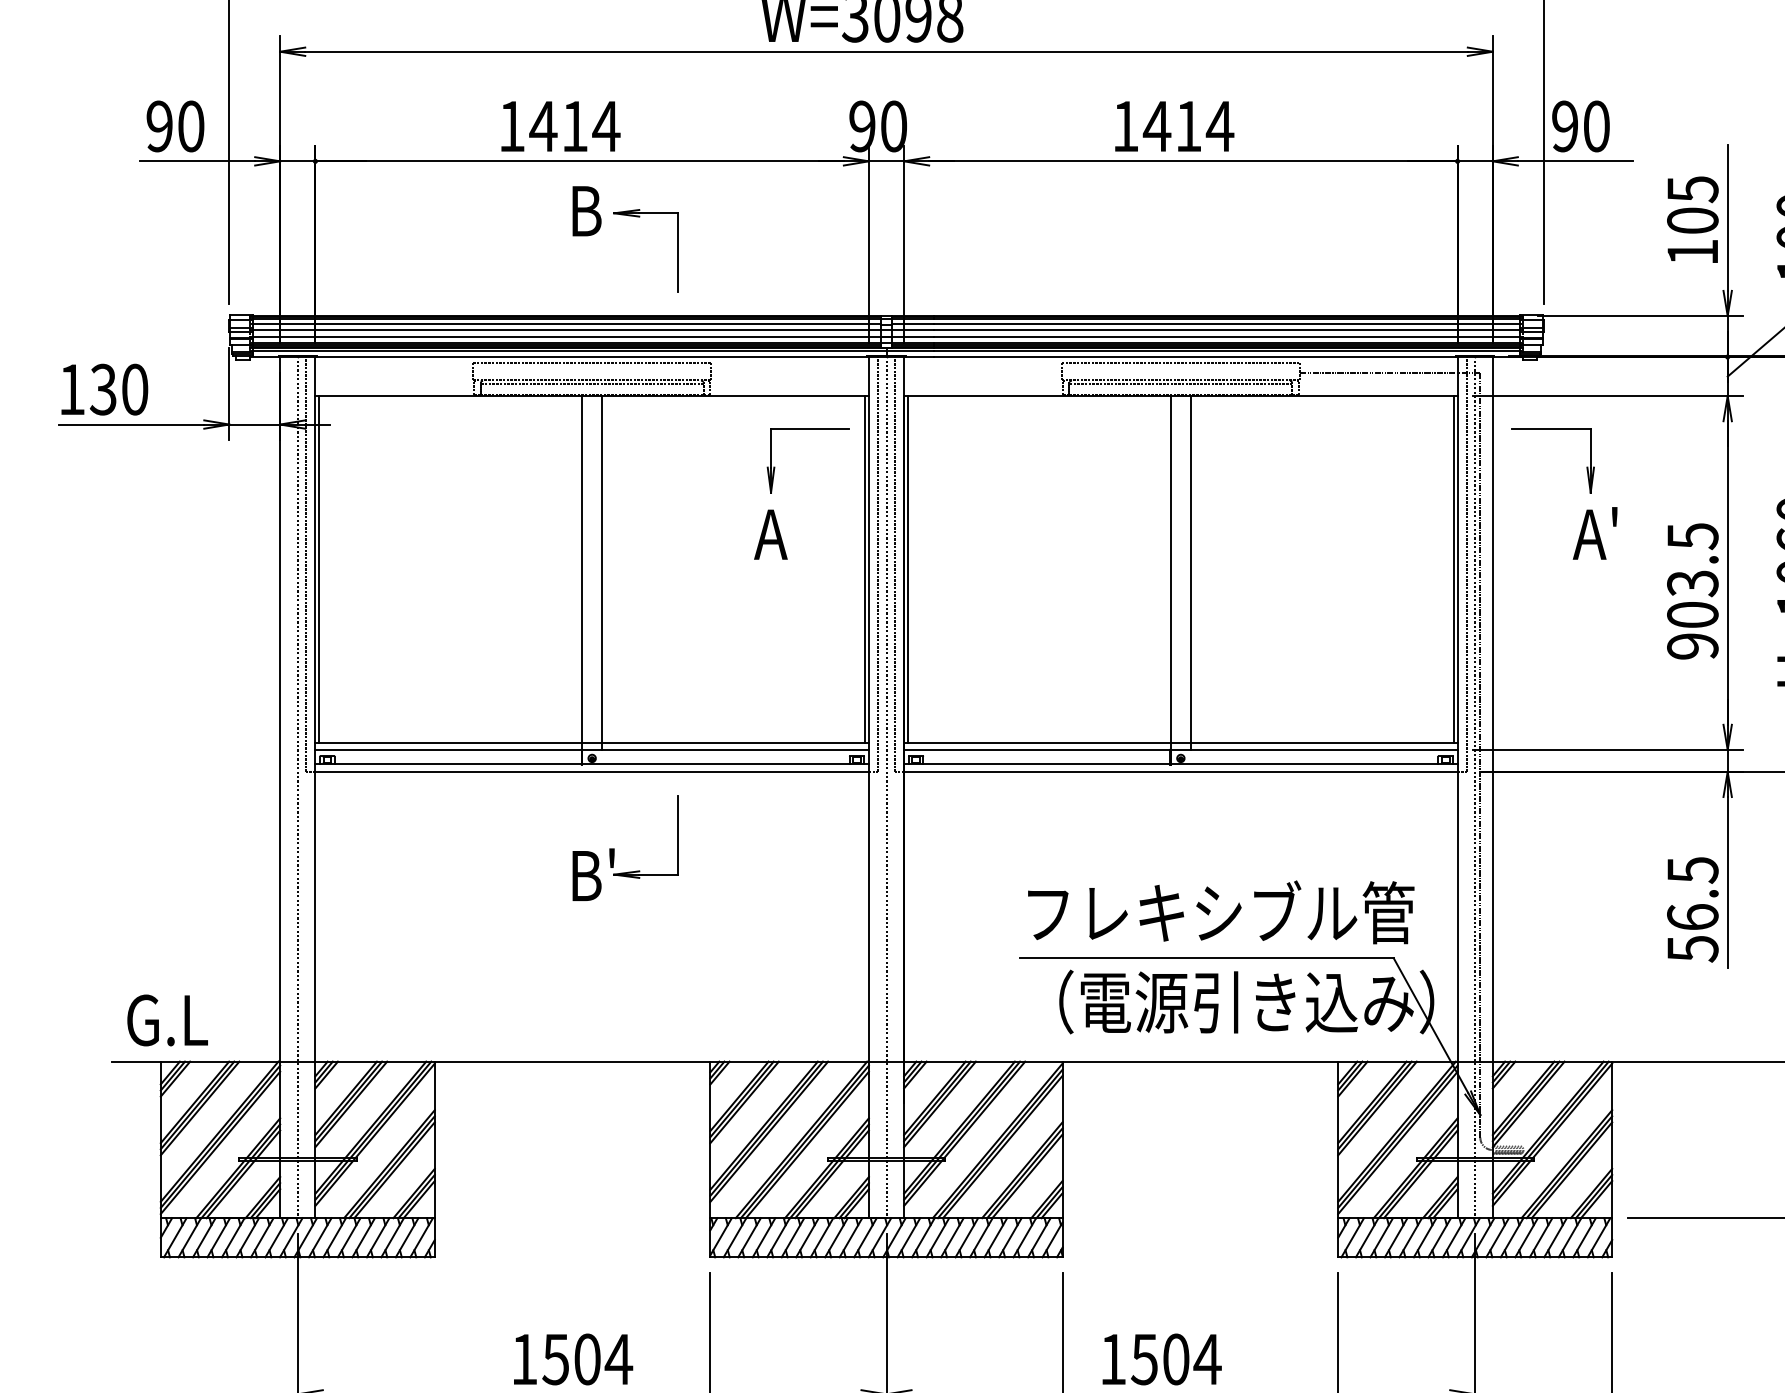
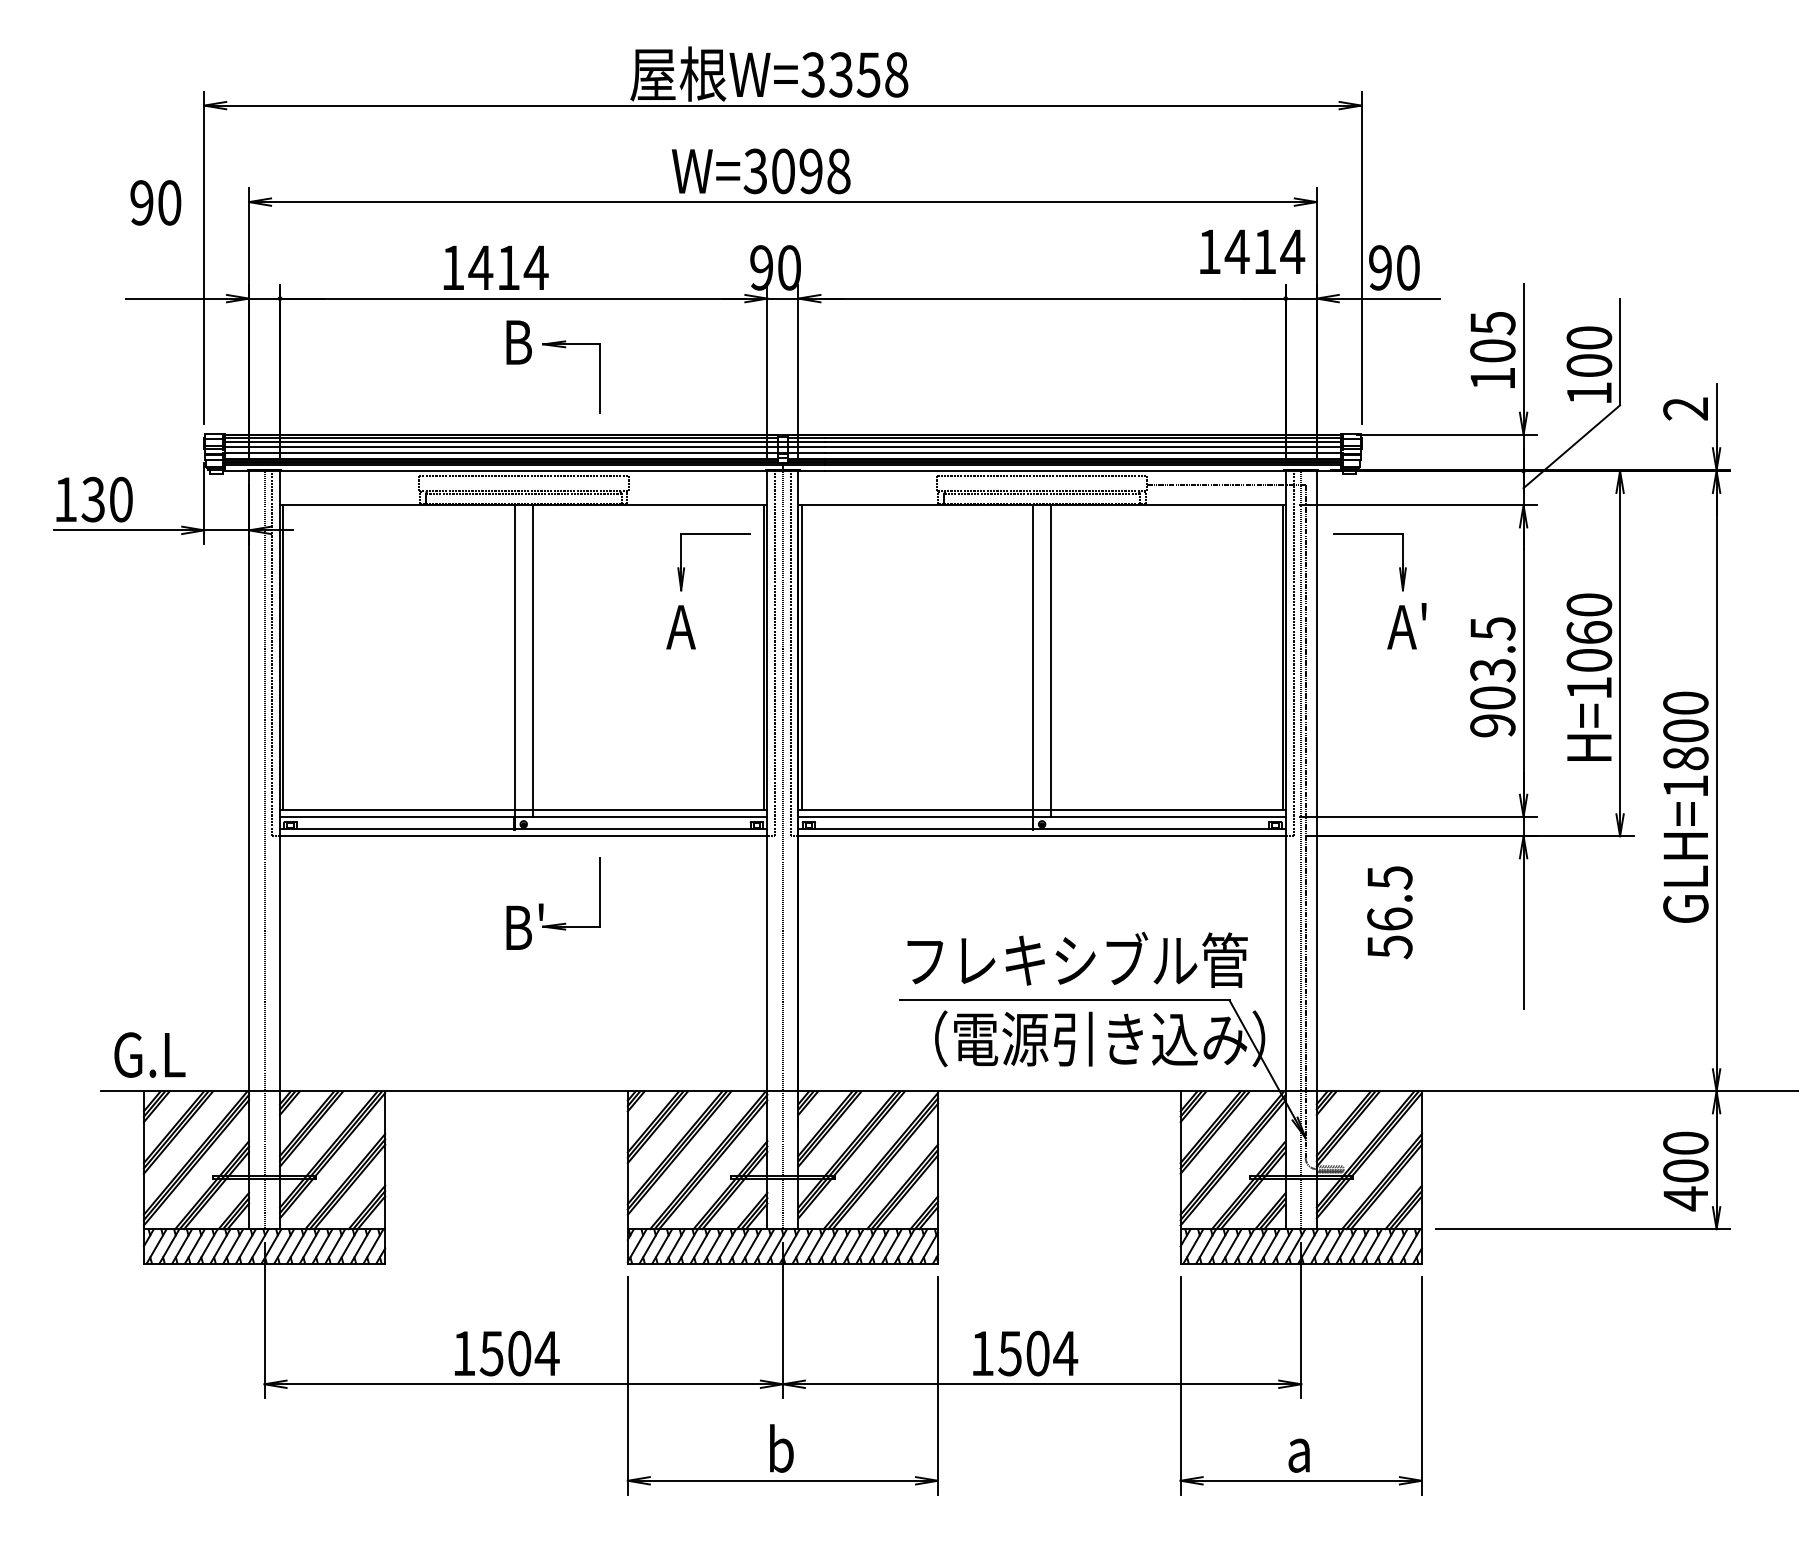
text: (175, 126) -> (155, 202), moved
text: (1174, 126) -> (1252, 251), moved
text: (1692, 909) -> (1389, 912), moved

